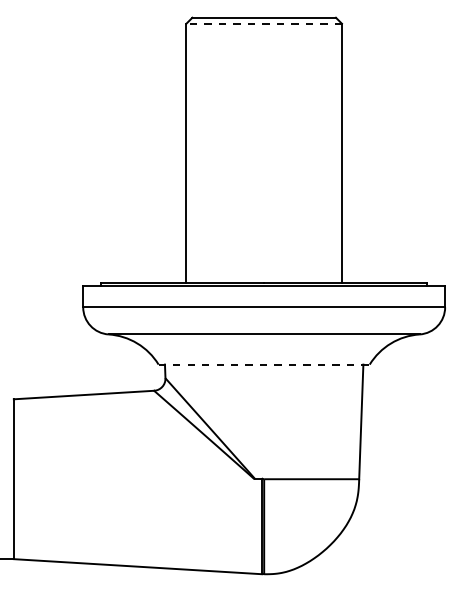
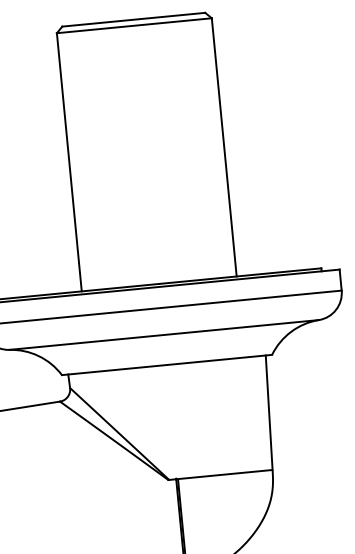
line: (264, 23) -> (134, 25), dashed -> solid
line: (264, 364) -> (167, 364), dashed -> solid

